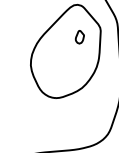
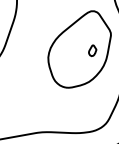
part: (79, 36) -> (92, 50), moved

